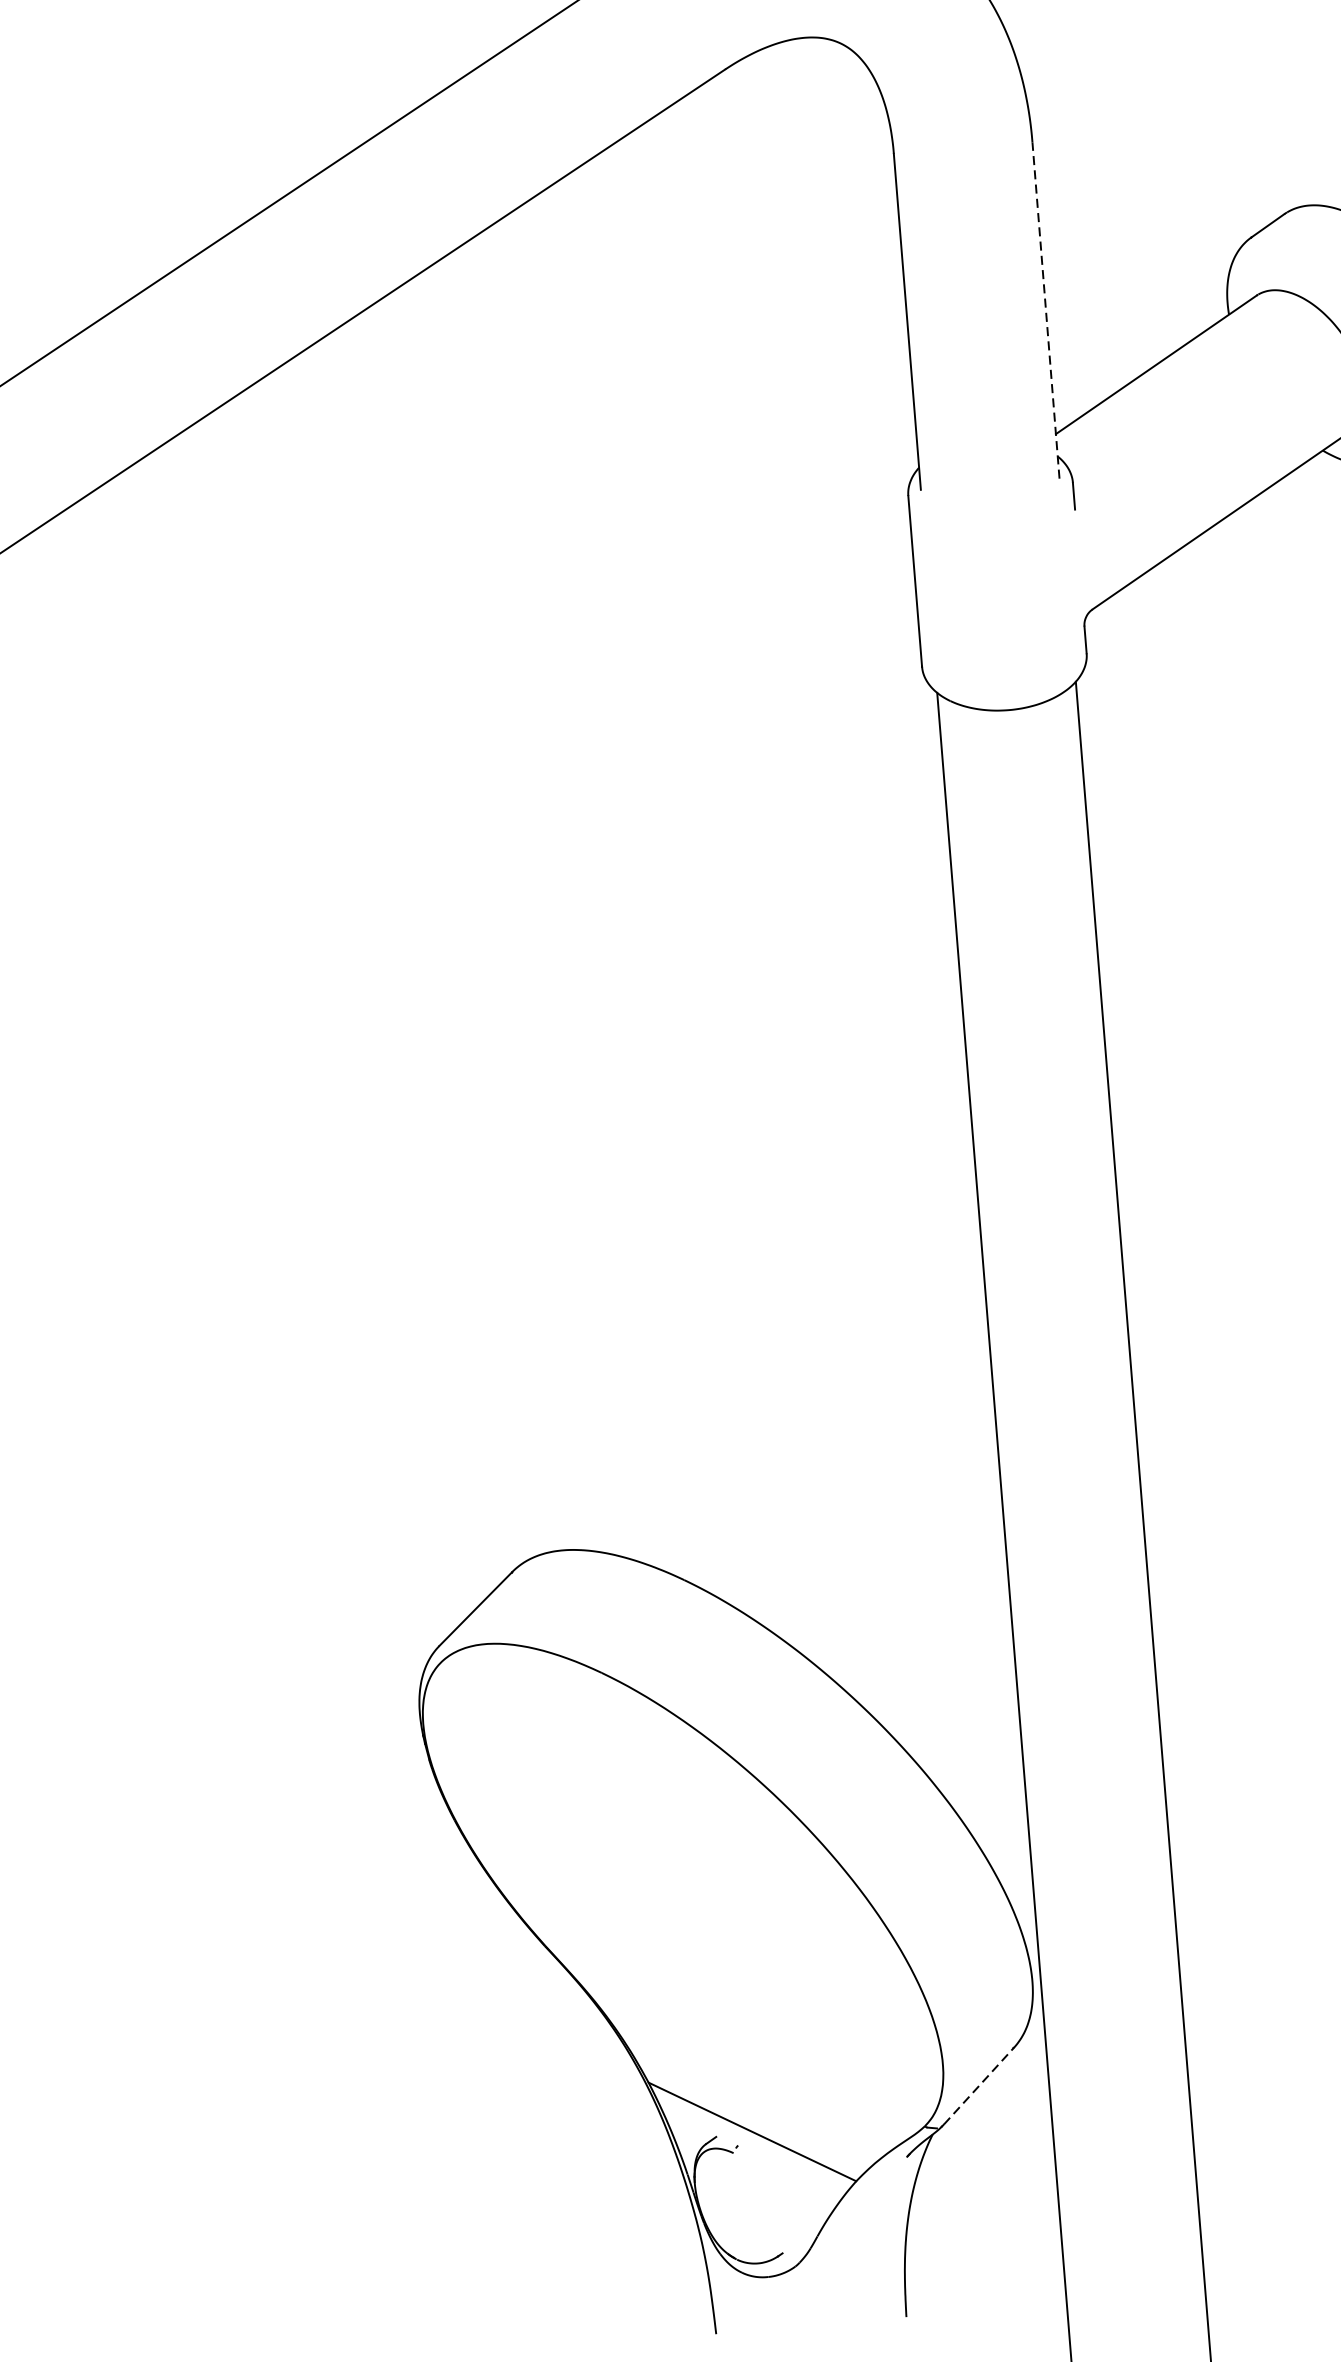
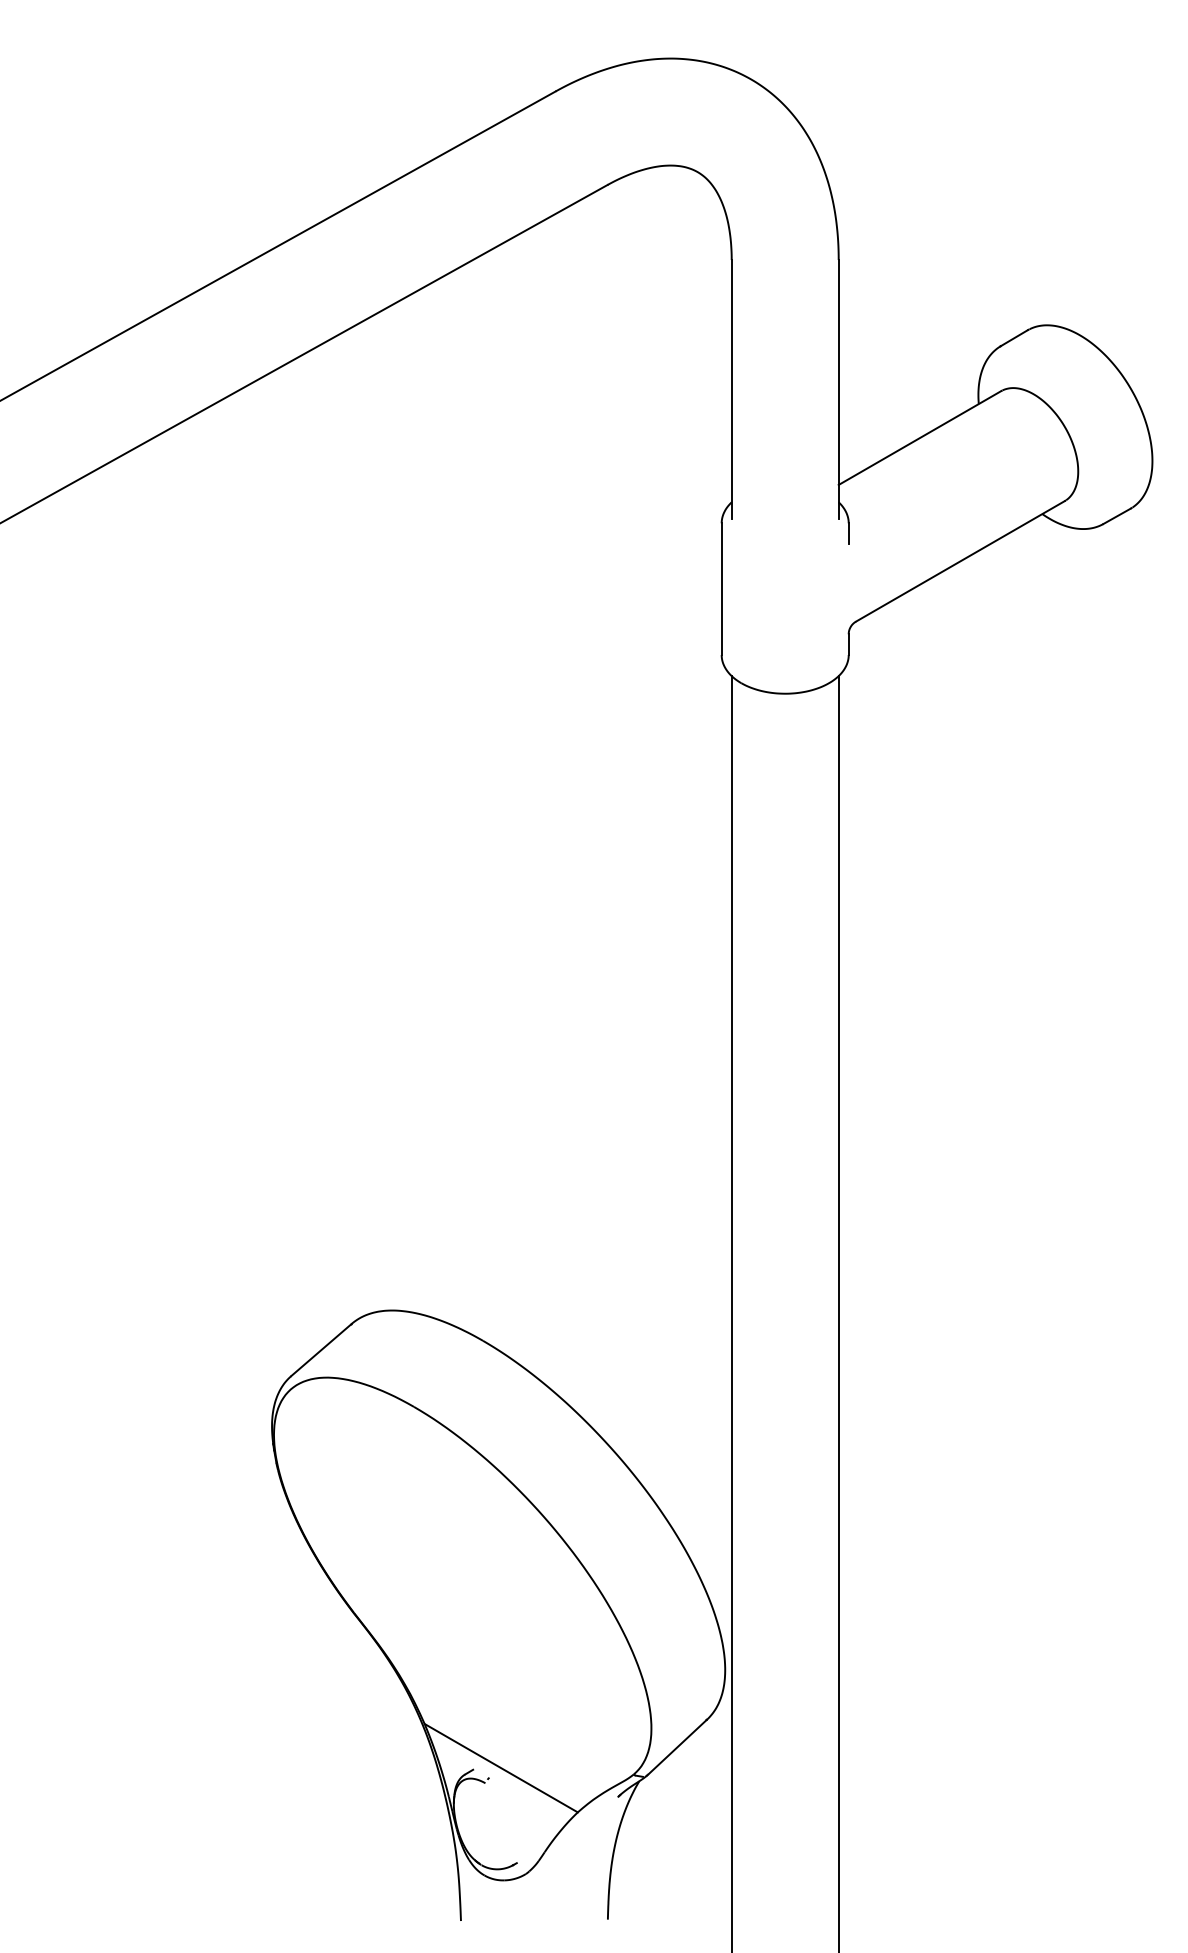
line: (1045, 310) -> (838, 389), dashed -> solid
line: (978, 2086) -> (677, 1747), dashed -> solid

